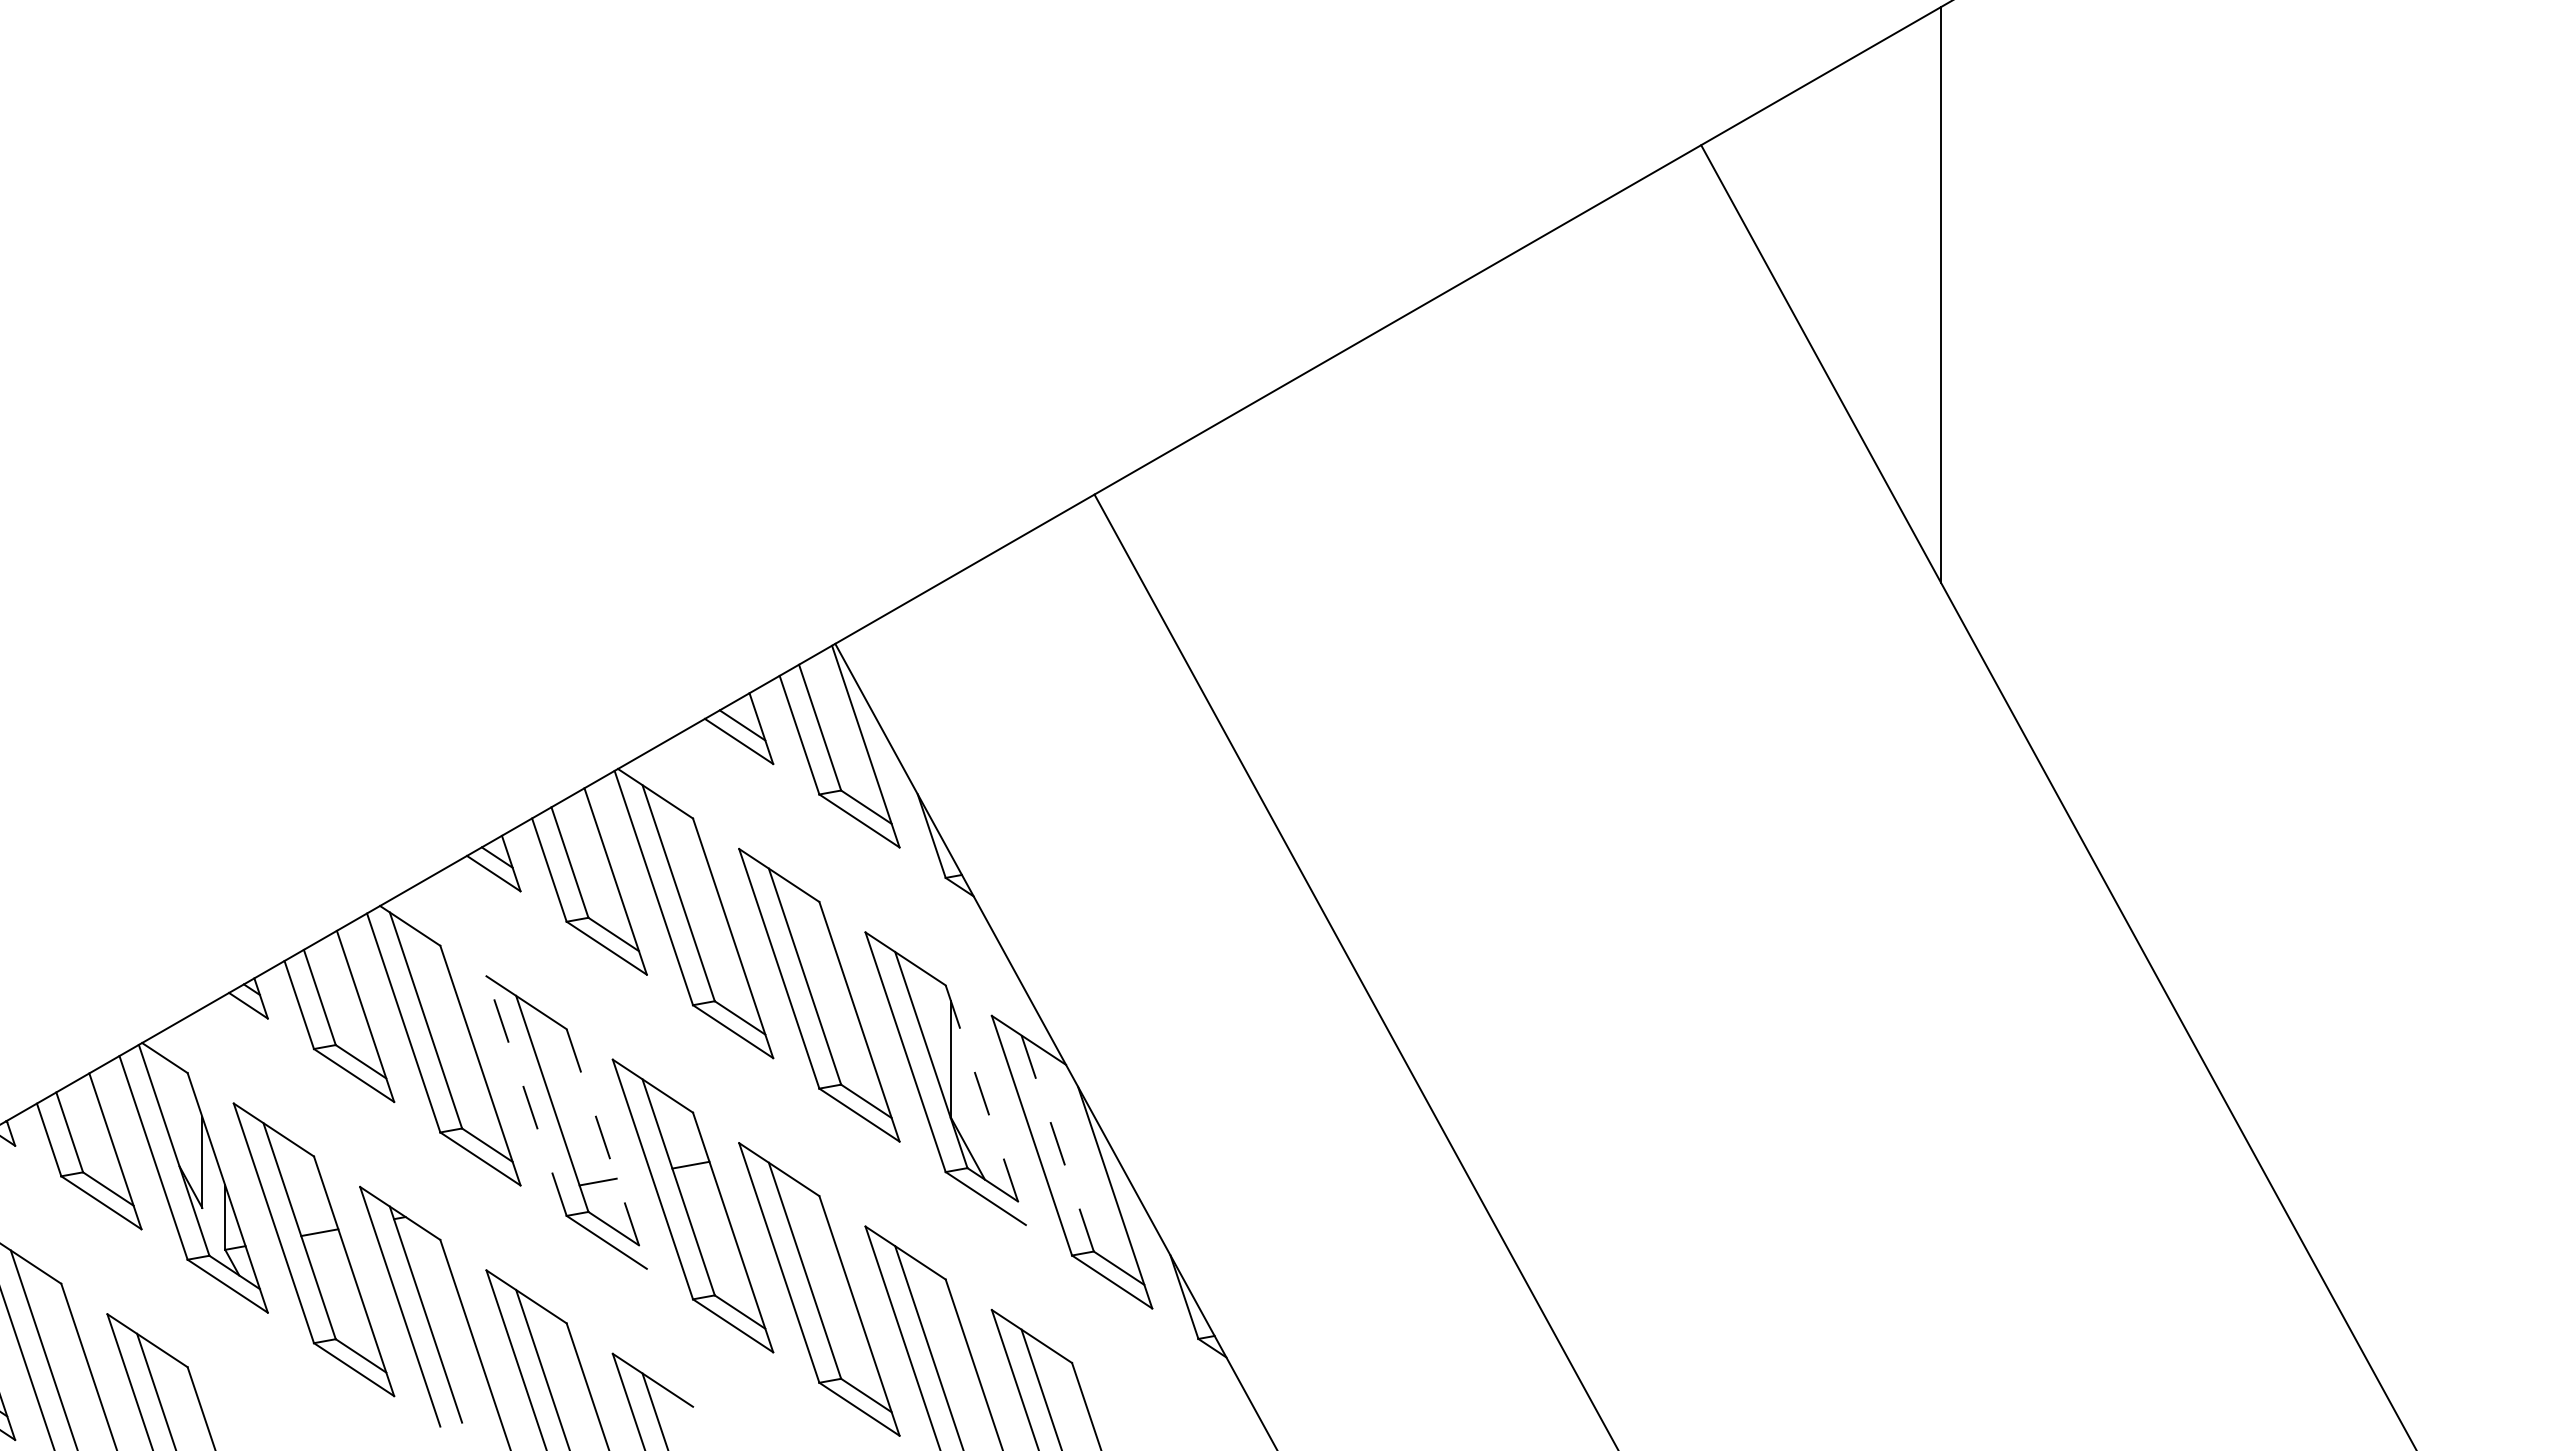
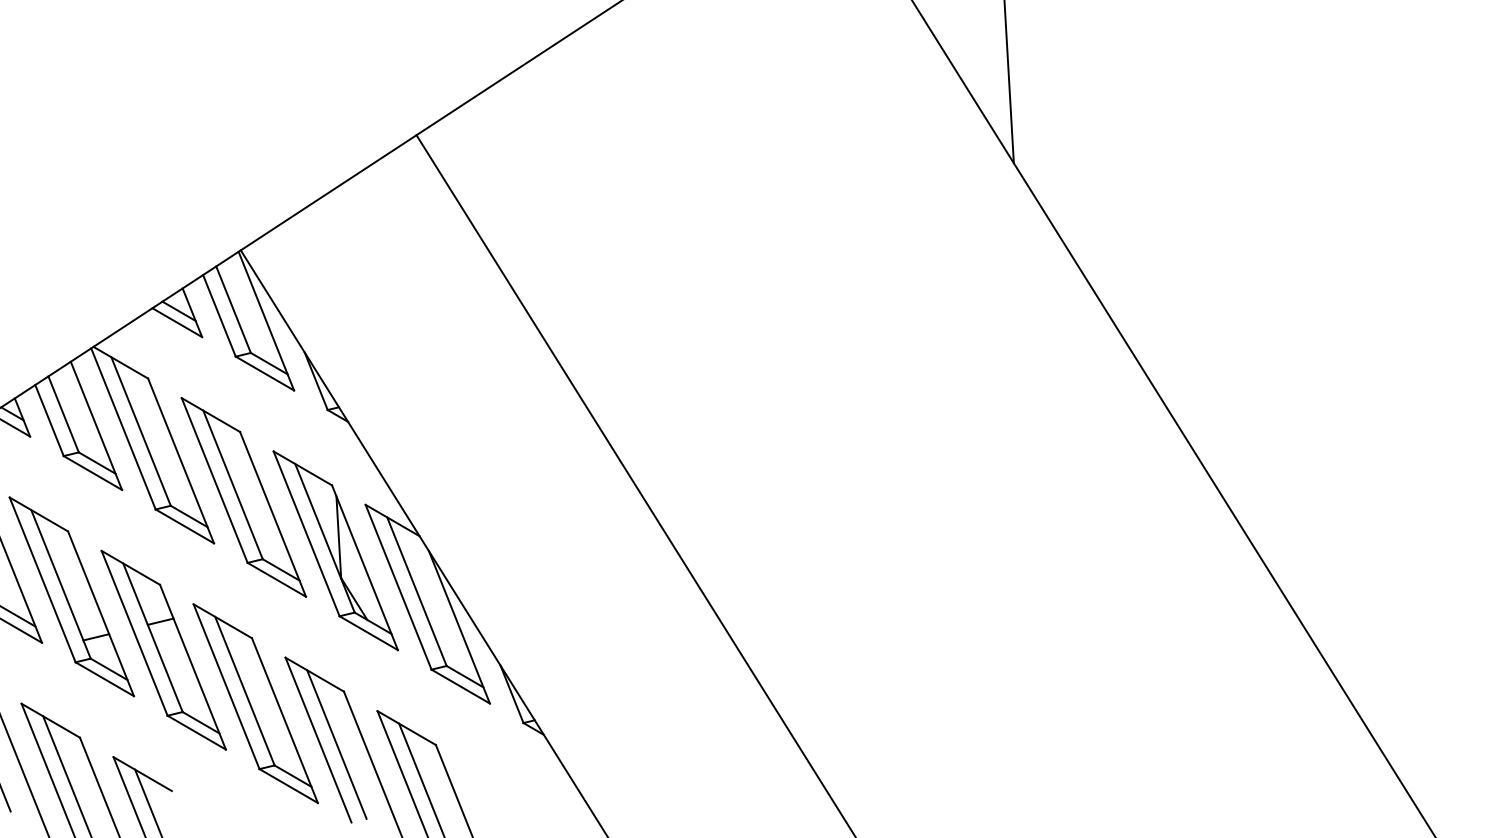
line: (526, 1095) -> (42, 579), dashed -> solid
line: (985, 1105) -> (364, 567), dashed -> solid
line: (1057, 1143) -> (416, 591), dashed -> solid
line: (606, 1149) -> (100, 614), dashed -> solid

